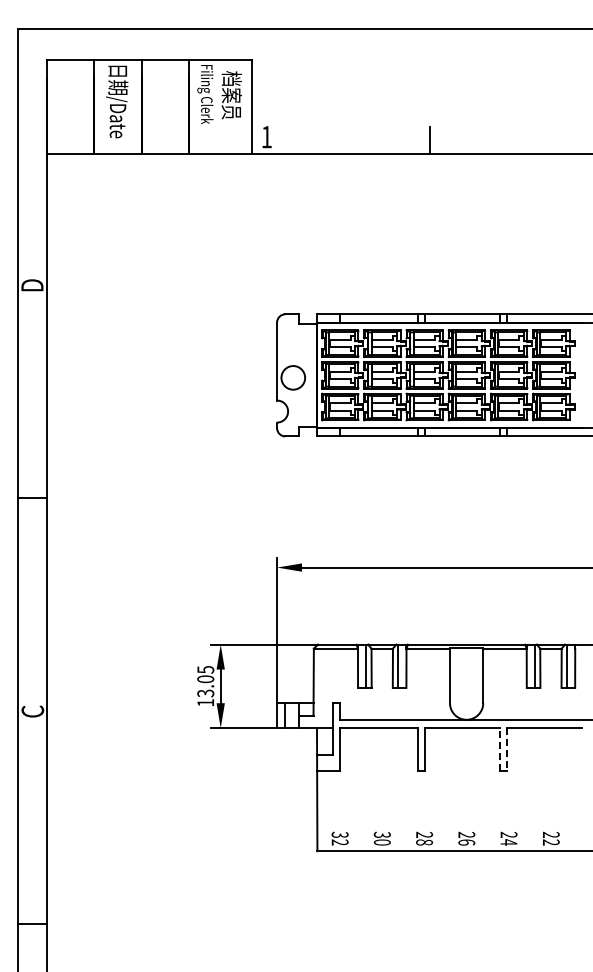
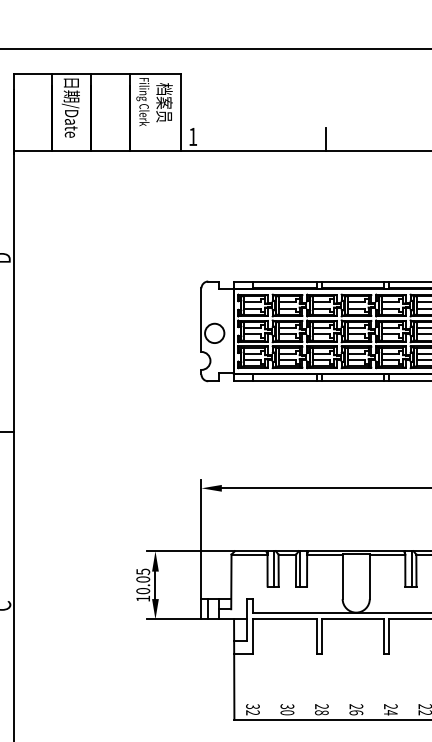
text: (205, 693) -> (143, 591), 13.05 -> 10.05
line: (500, 748) -> (383, 636), dashed -> solid
line: (506, 749) -> (388, 636), dashed -> solid

